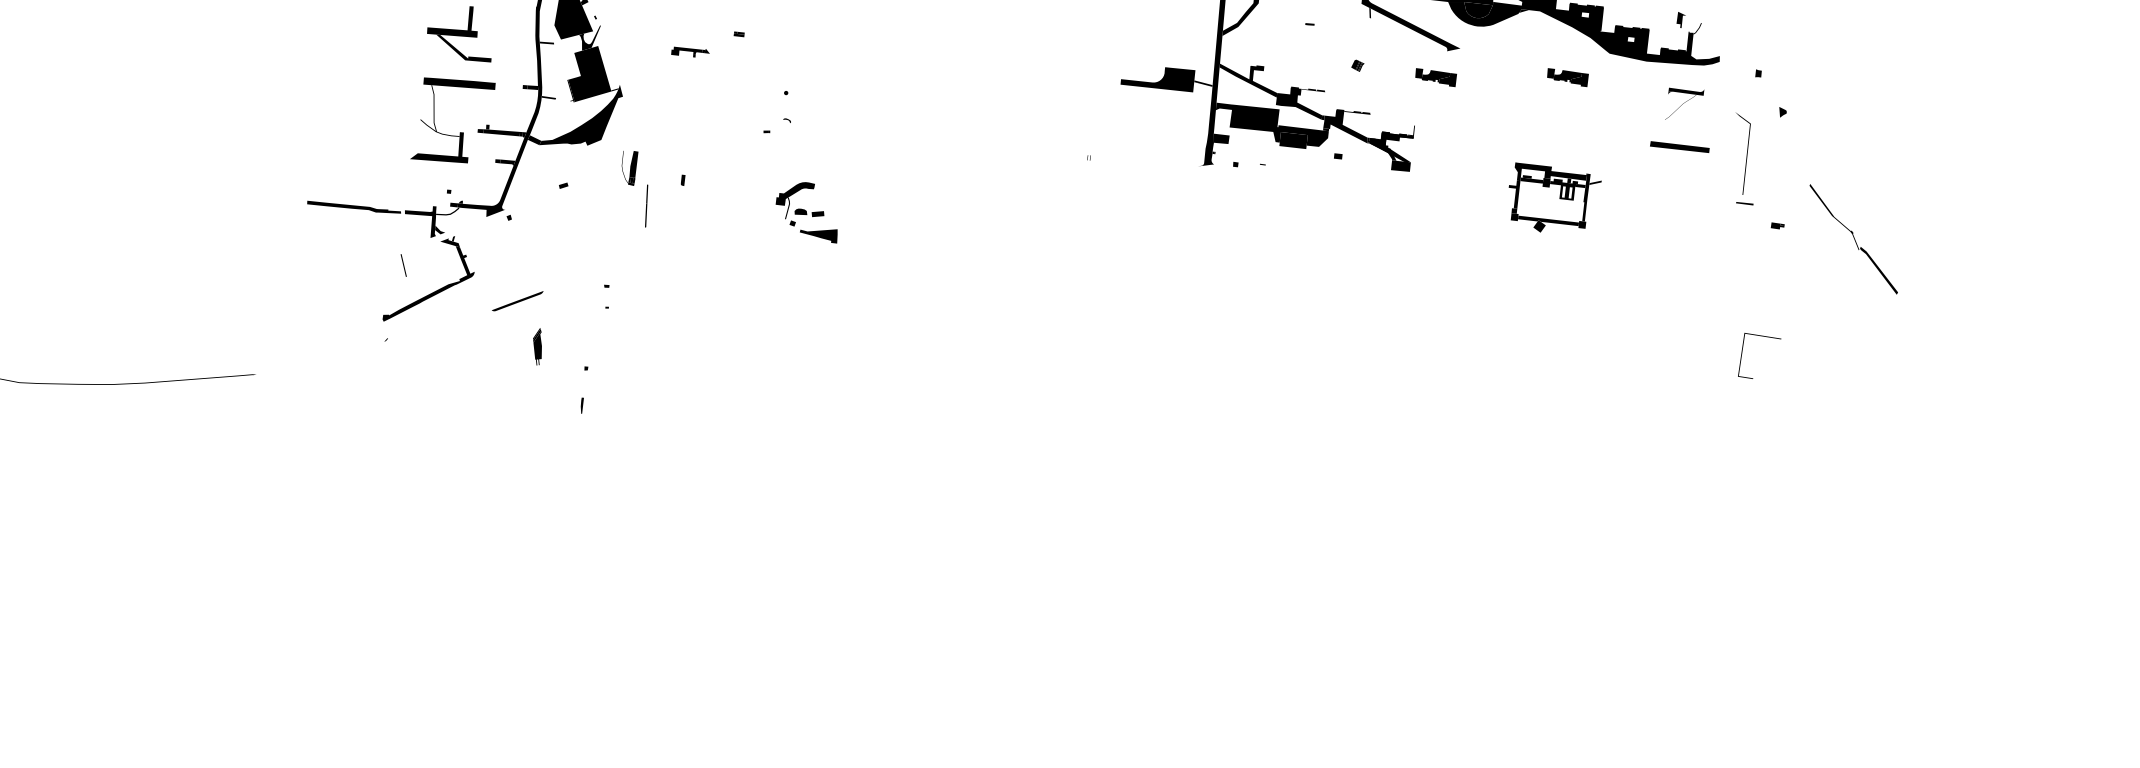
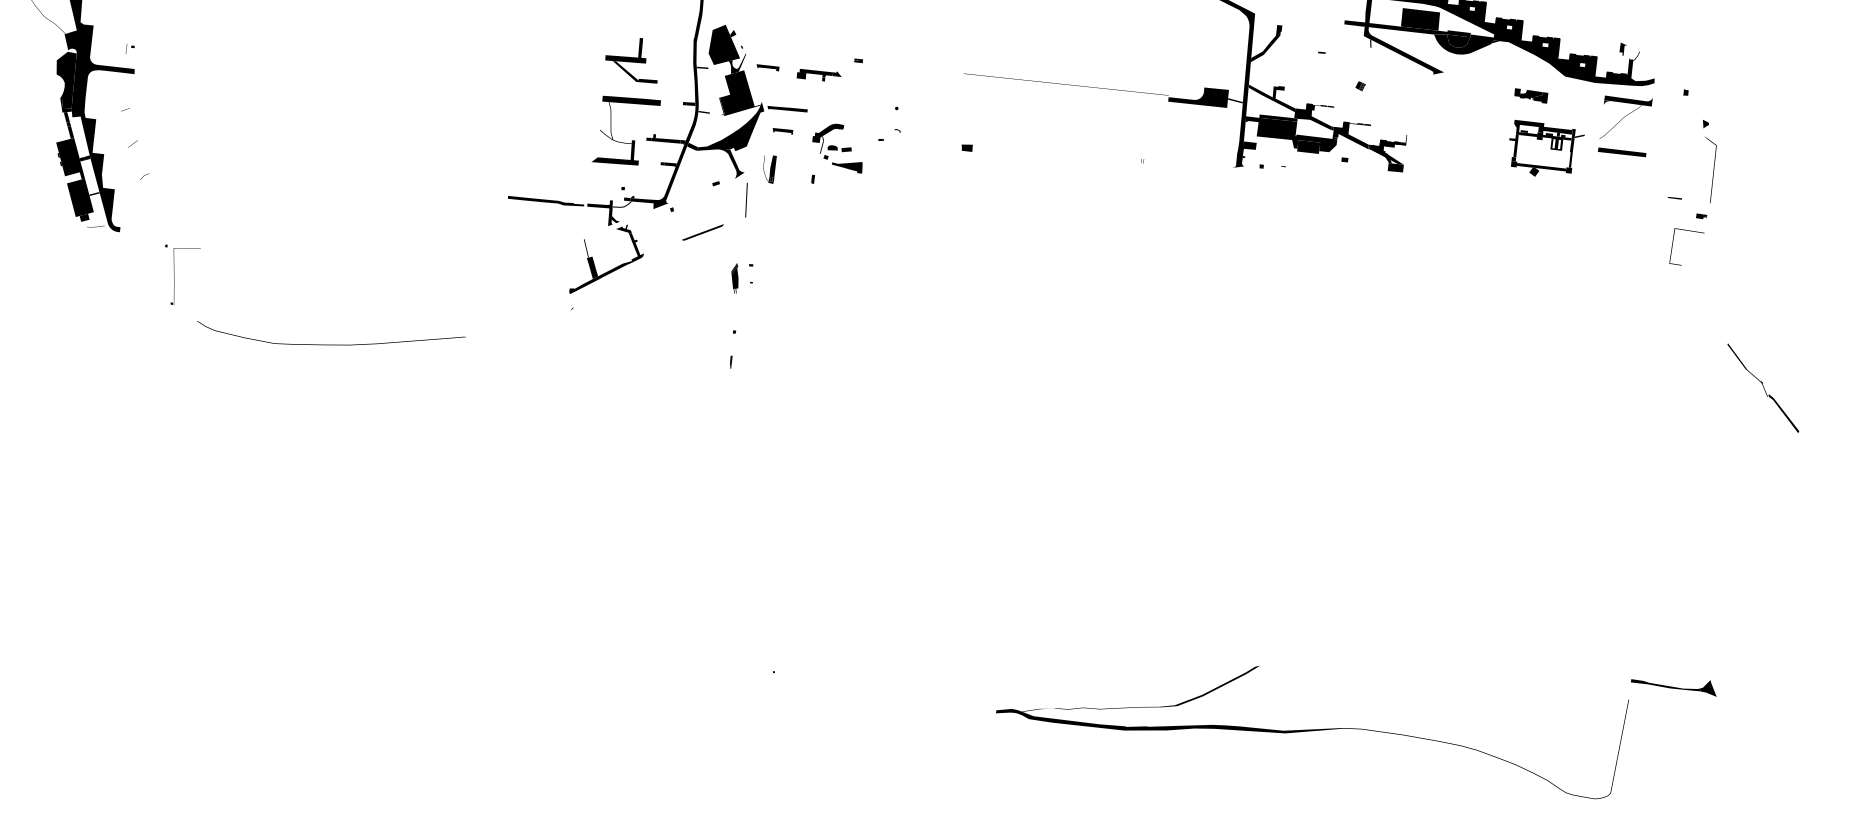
fill: (626, 42) -> (767, 67), added
part: (689, 52) -> (818, 75), size x1.43
fill: (994, 63) -> (1065, 84), added
part: (1436, 77) -> (1424, 95), removed
fill: (651, 93) -> (787, 108), added
part: (1683, 102) -> (1625, 116), size x1.67
fill: (1256, 104) -> (1278, 117), added
part: (645, 121) -> (782, 131), added
fill: (872, 142) -> (966, 148), added
part: (1743, 153) -> (1710, 169), moved
fill: (585, 160) -> (733, 163), added
part: (1554, 196) -> (1546, 147), moved
line: (646, 205) -> (746, 199), moved
part: (806, 212) -> (837, 148), moved
part: (1853, 238) -> (1763, 387), moved
fill: (411, 288) -> (592, 267), added
line: (517, 301) -> (702, 232), moved
part: (536, 346) -> (734, 278), moved
part: (1743, 350) -> (1673, 242), moved

